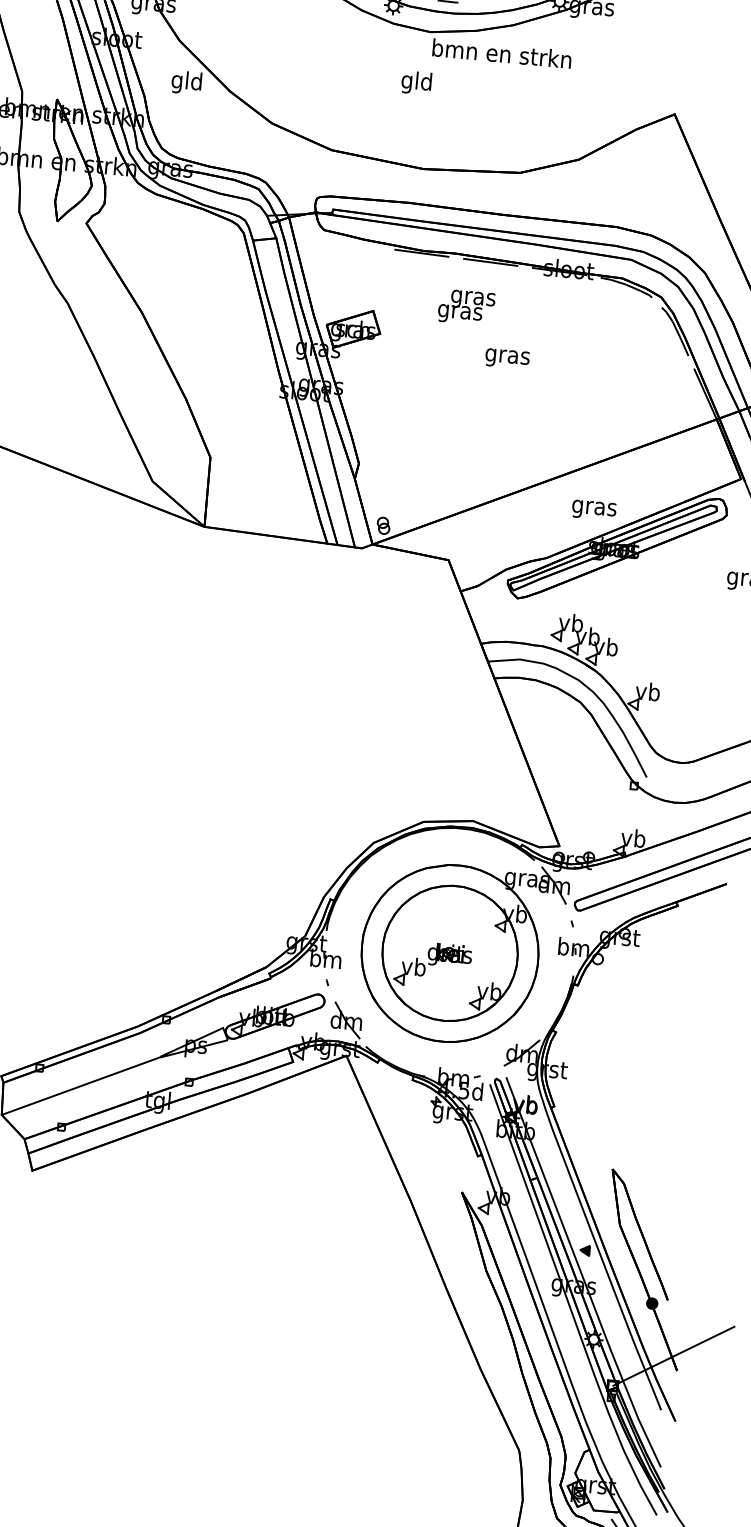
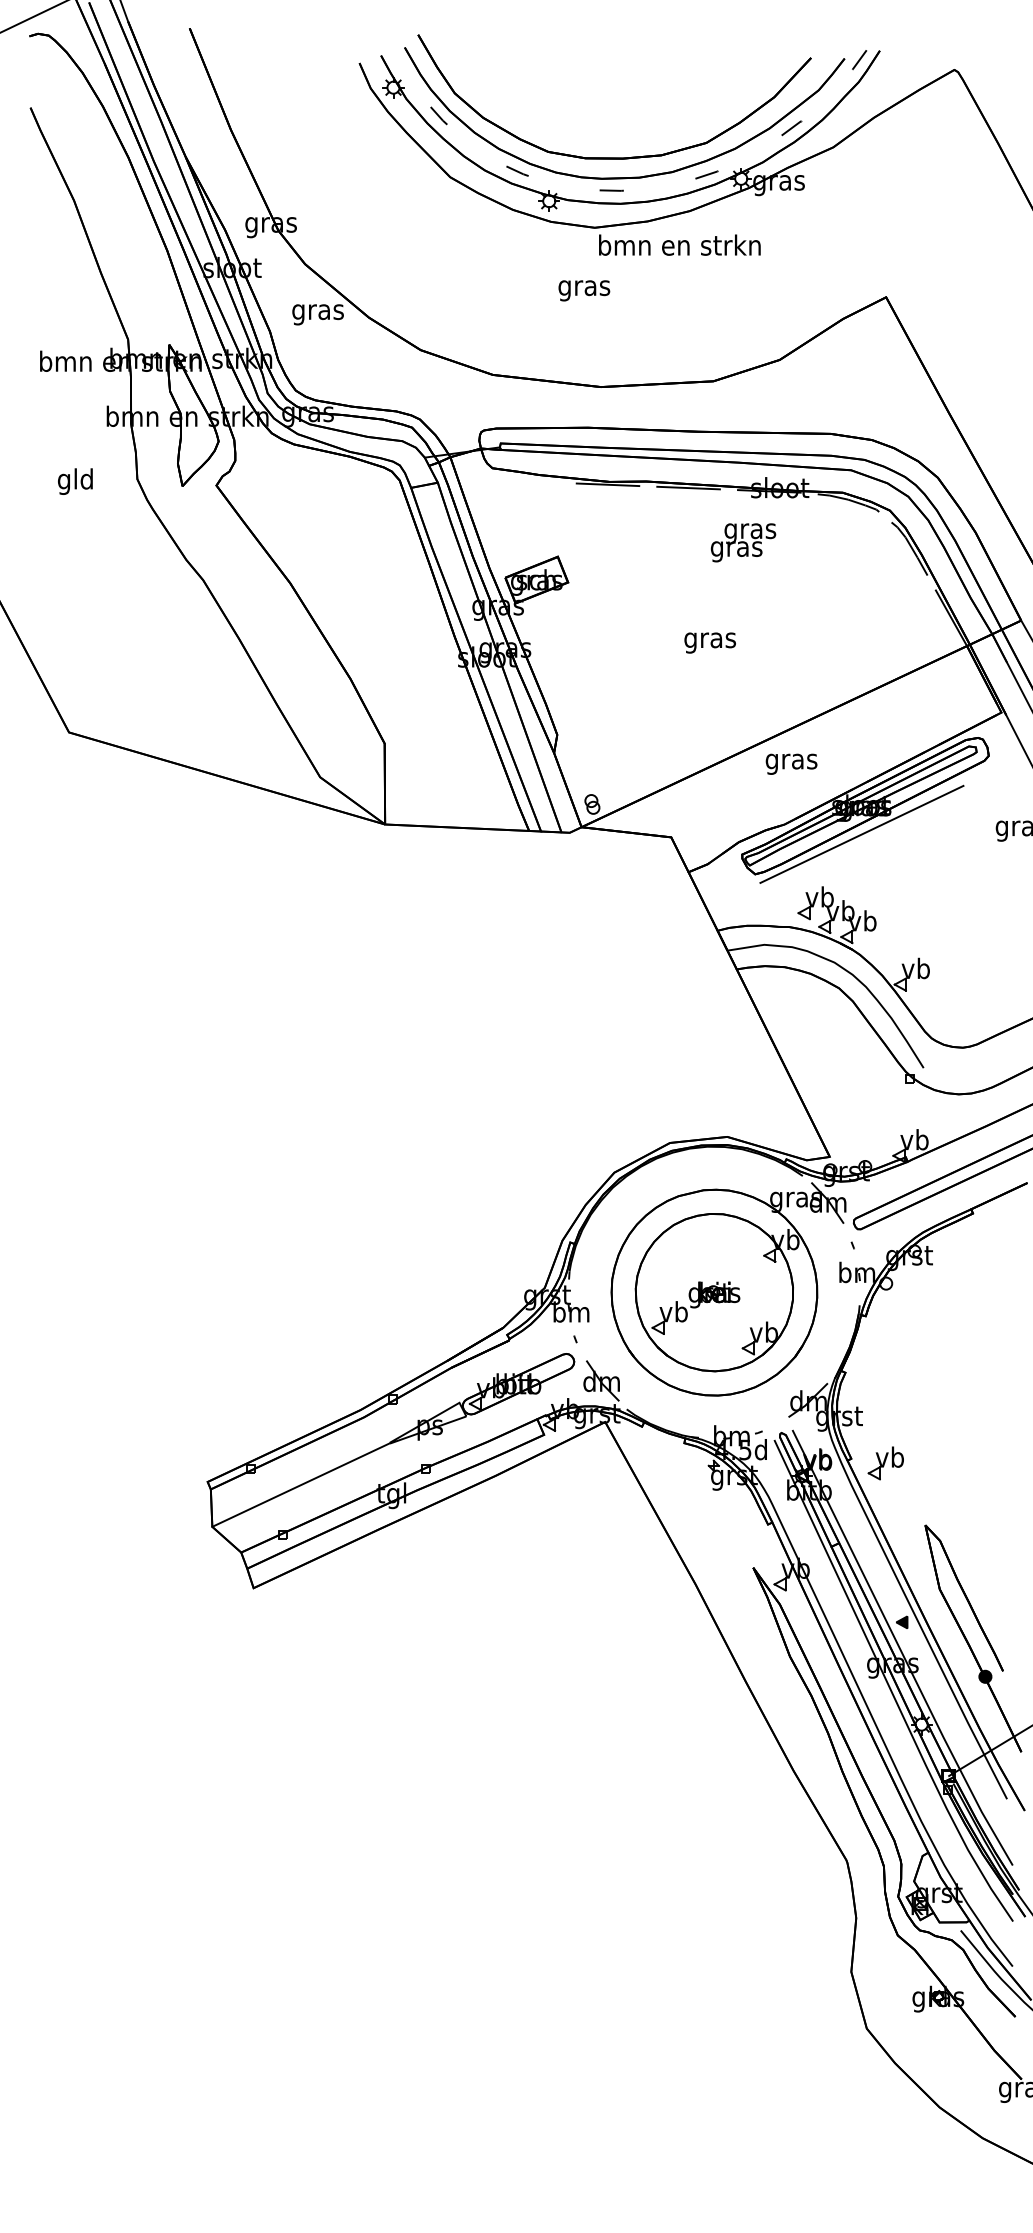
text: (186, 82) -> (317, 311), gld -> gras
text: (417, 82) -> (584, 287), gld -> gras
text: (466, 307) -> (743, 542), moved
text: (506, 358) -> (709, 642), moved
text: (594, 509) -> (791, 763), moved
line: (611, 571) -> (861, 833), added
part: (583, 1113) -> (885, 1463), added

